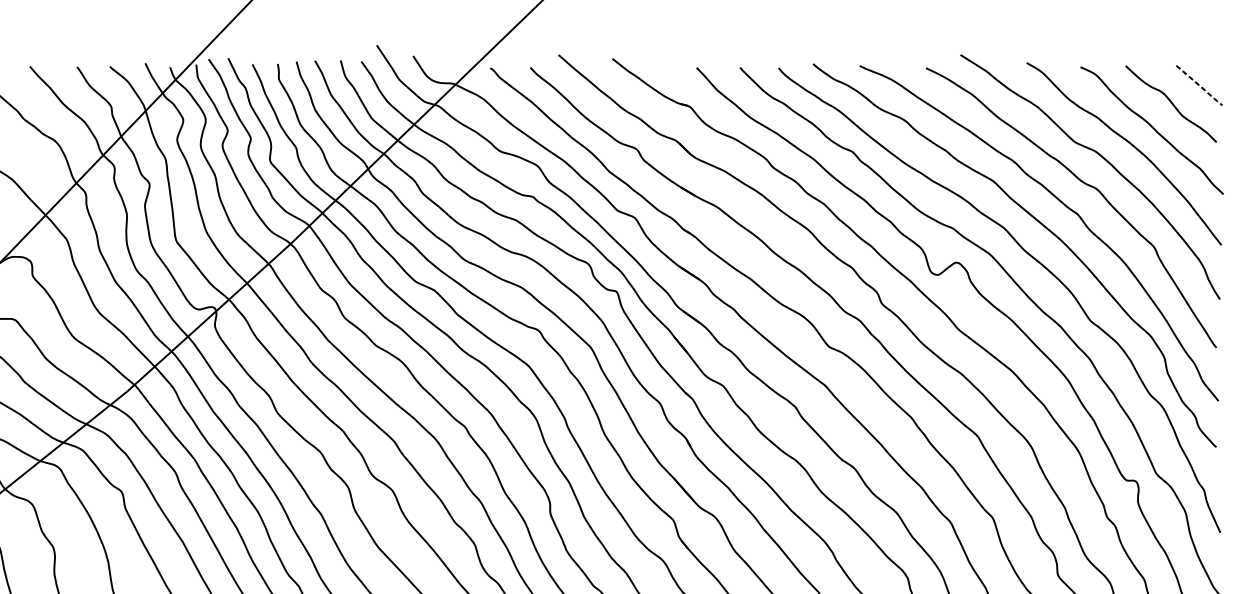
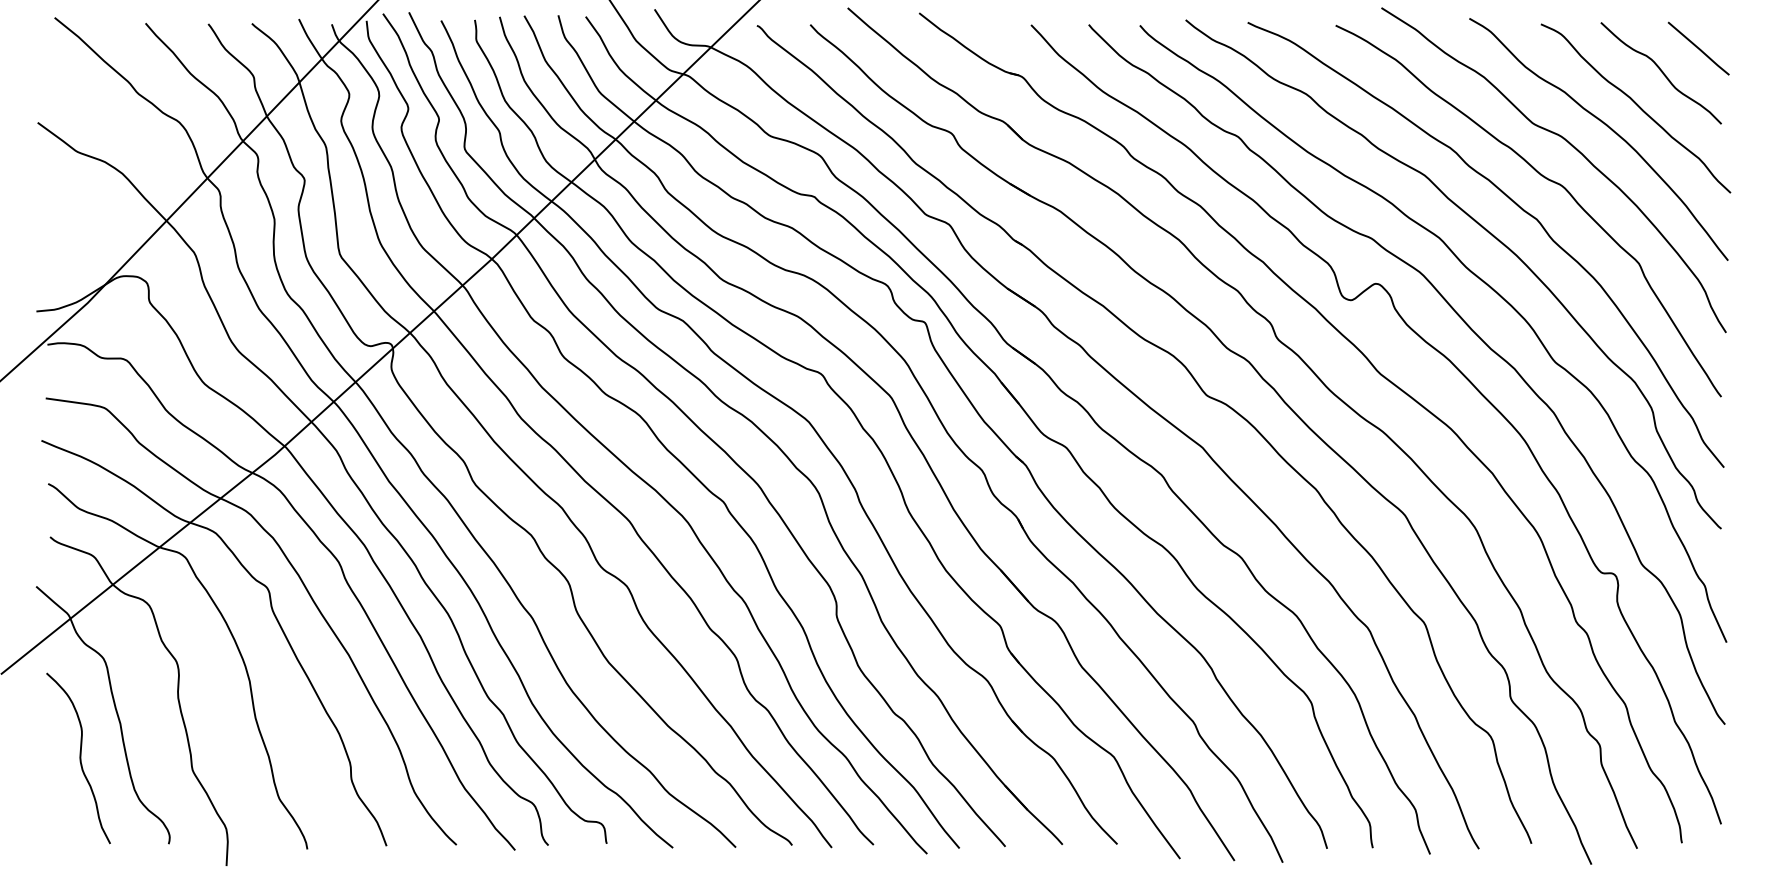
line: (1199, 86) -> (1699, 49), dashed -> solid

